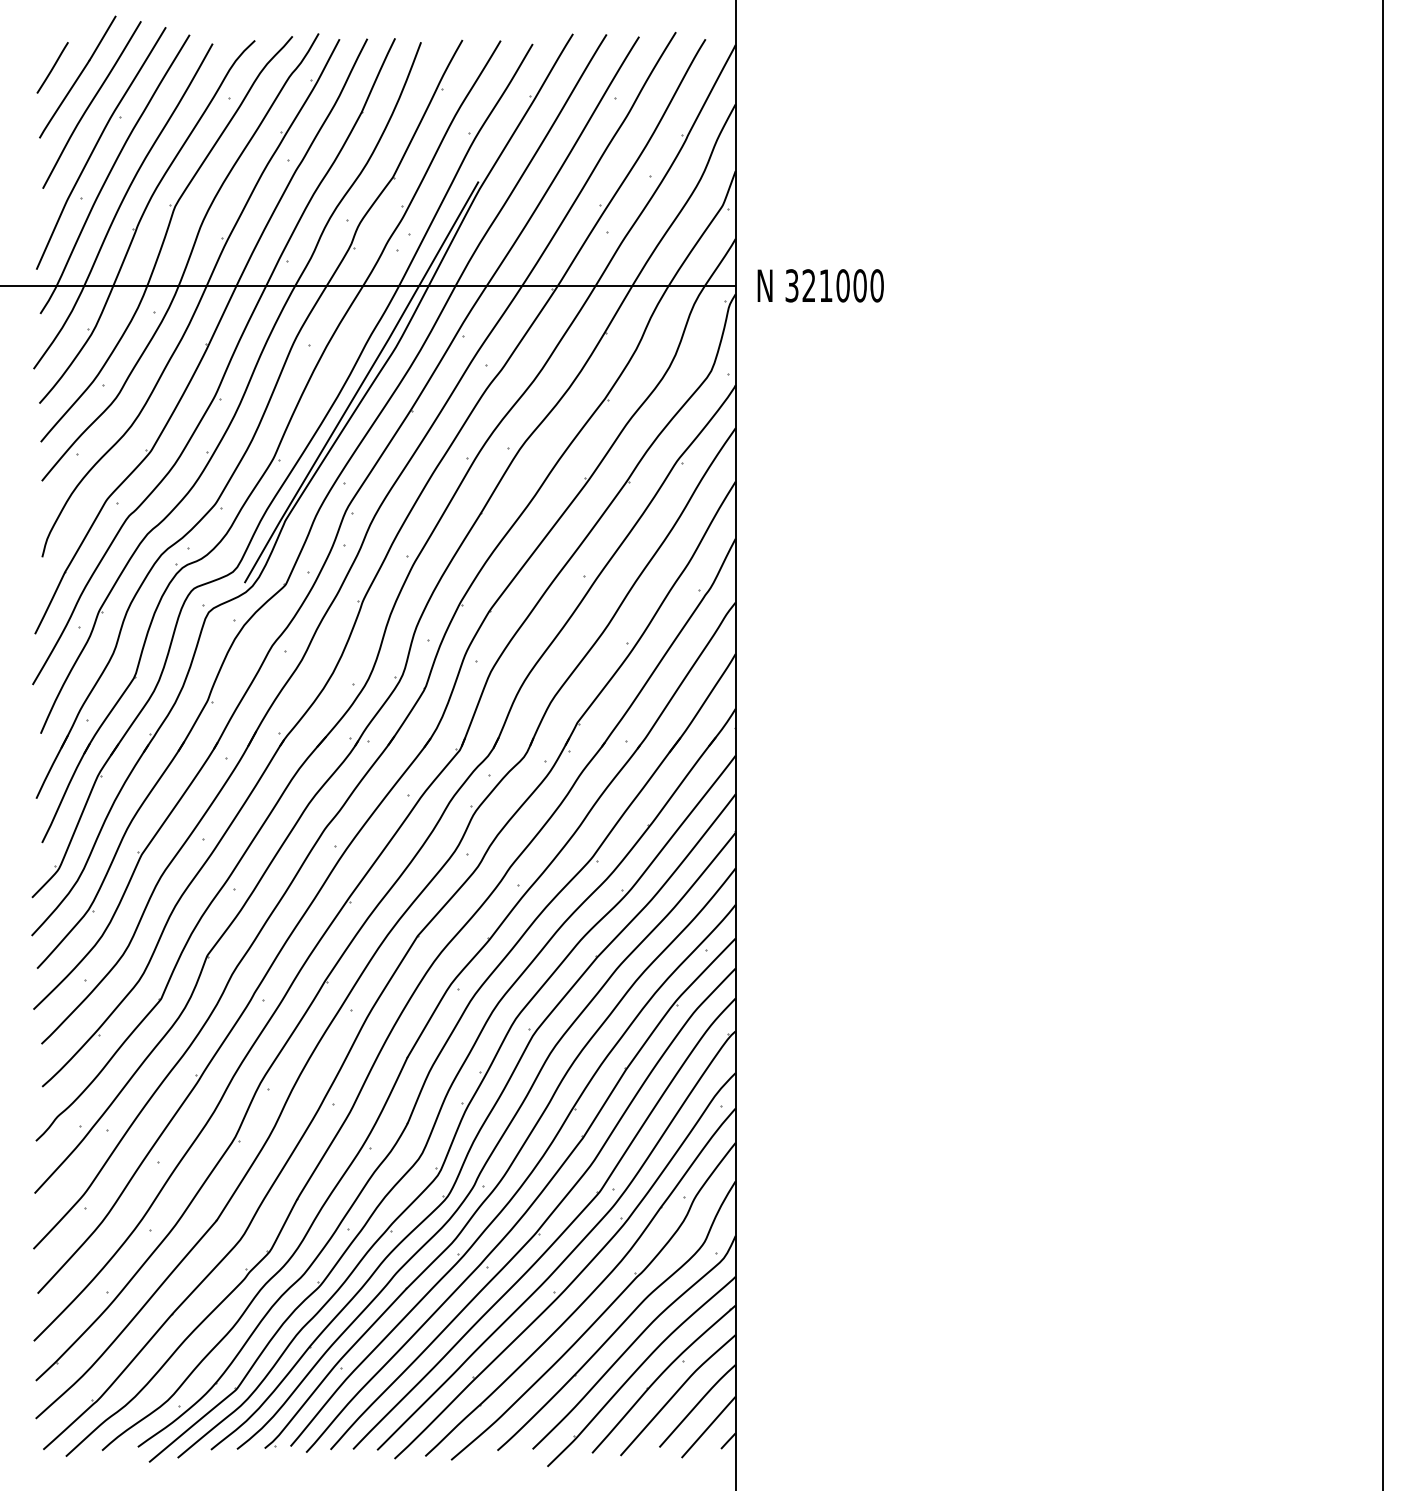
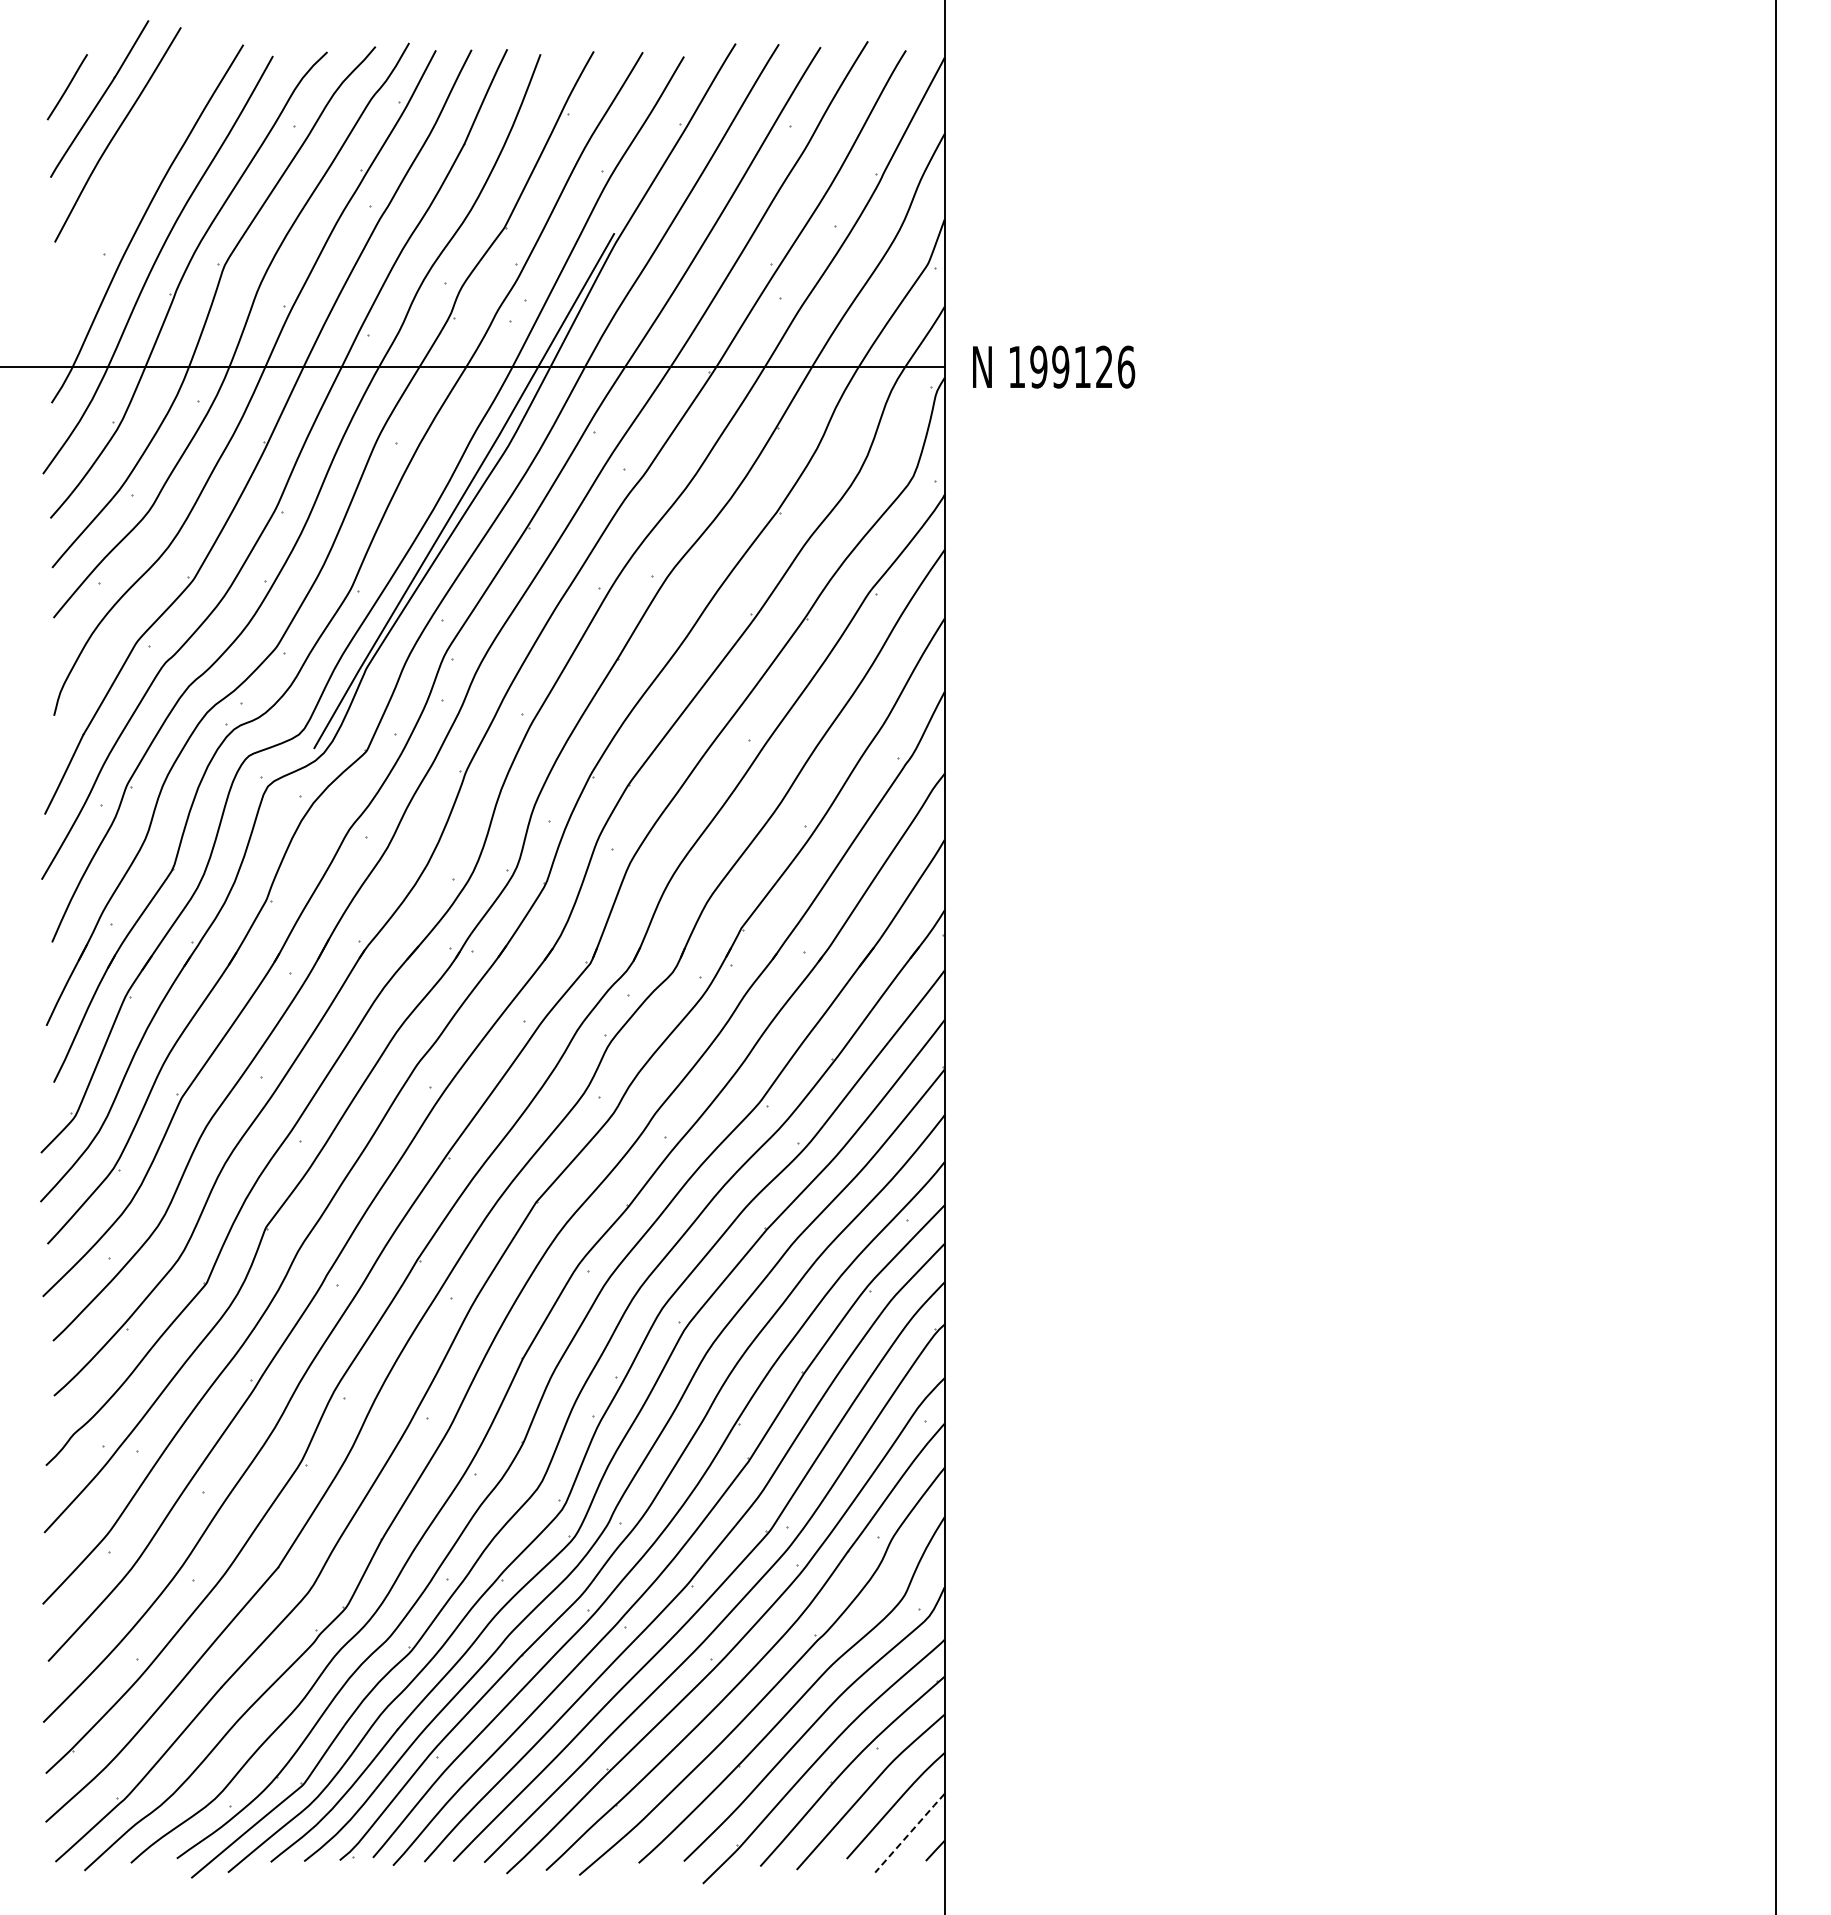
part: (97, 145) -> (124, 186), removed
text: (834, 285) -> (1071, 366), 321000 -> 199126
line: (708, 1427) -> (909, 1833), solid -> dashed

